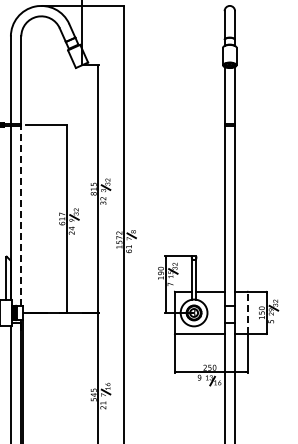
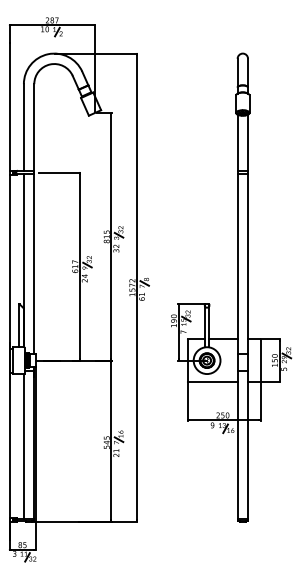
line: (21, 215) -> (34, 263), dashed -> solid
line: (247, 312) -> (260, 360), dashed -> solid

